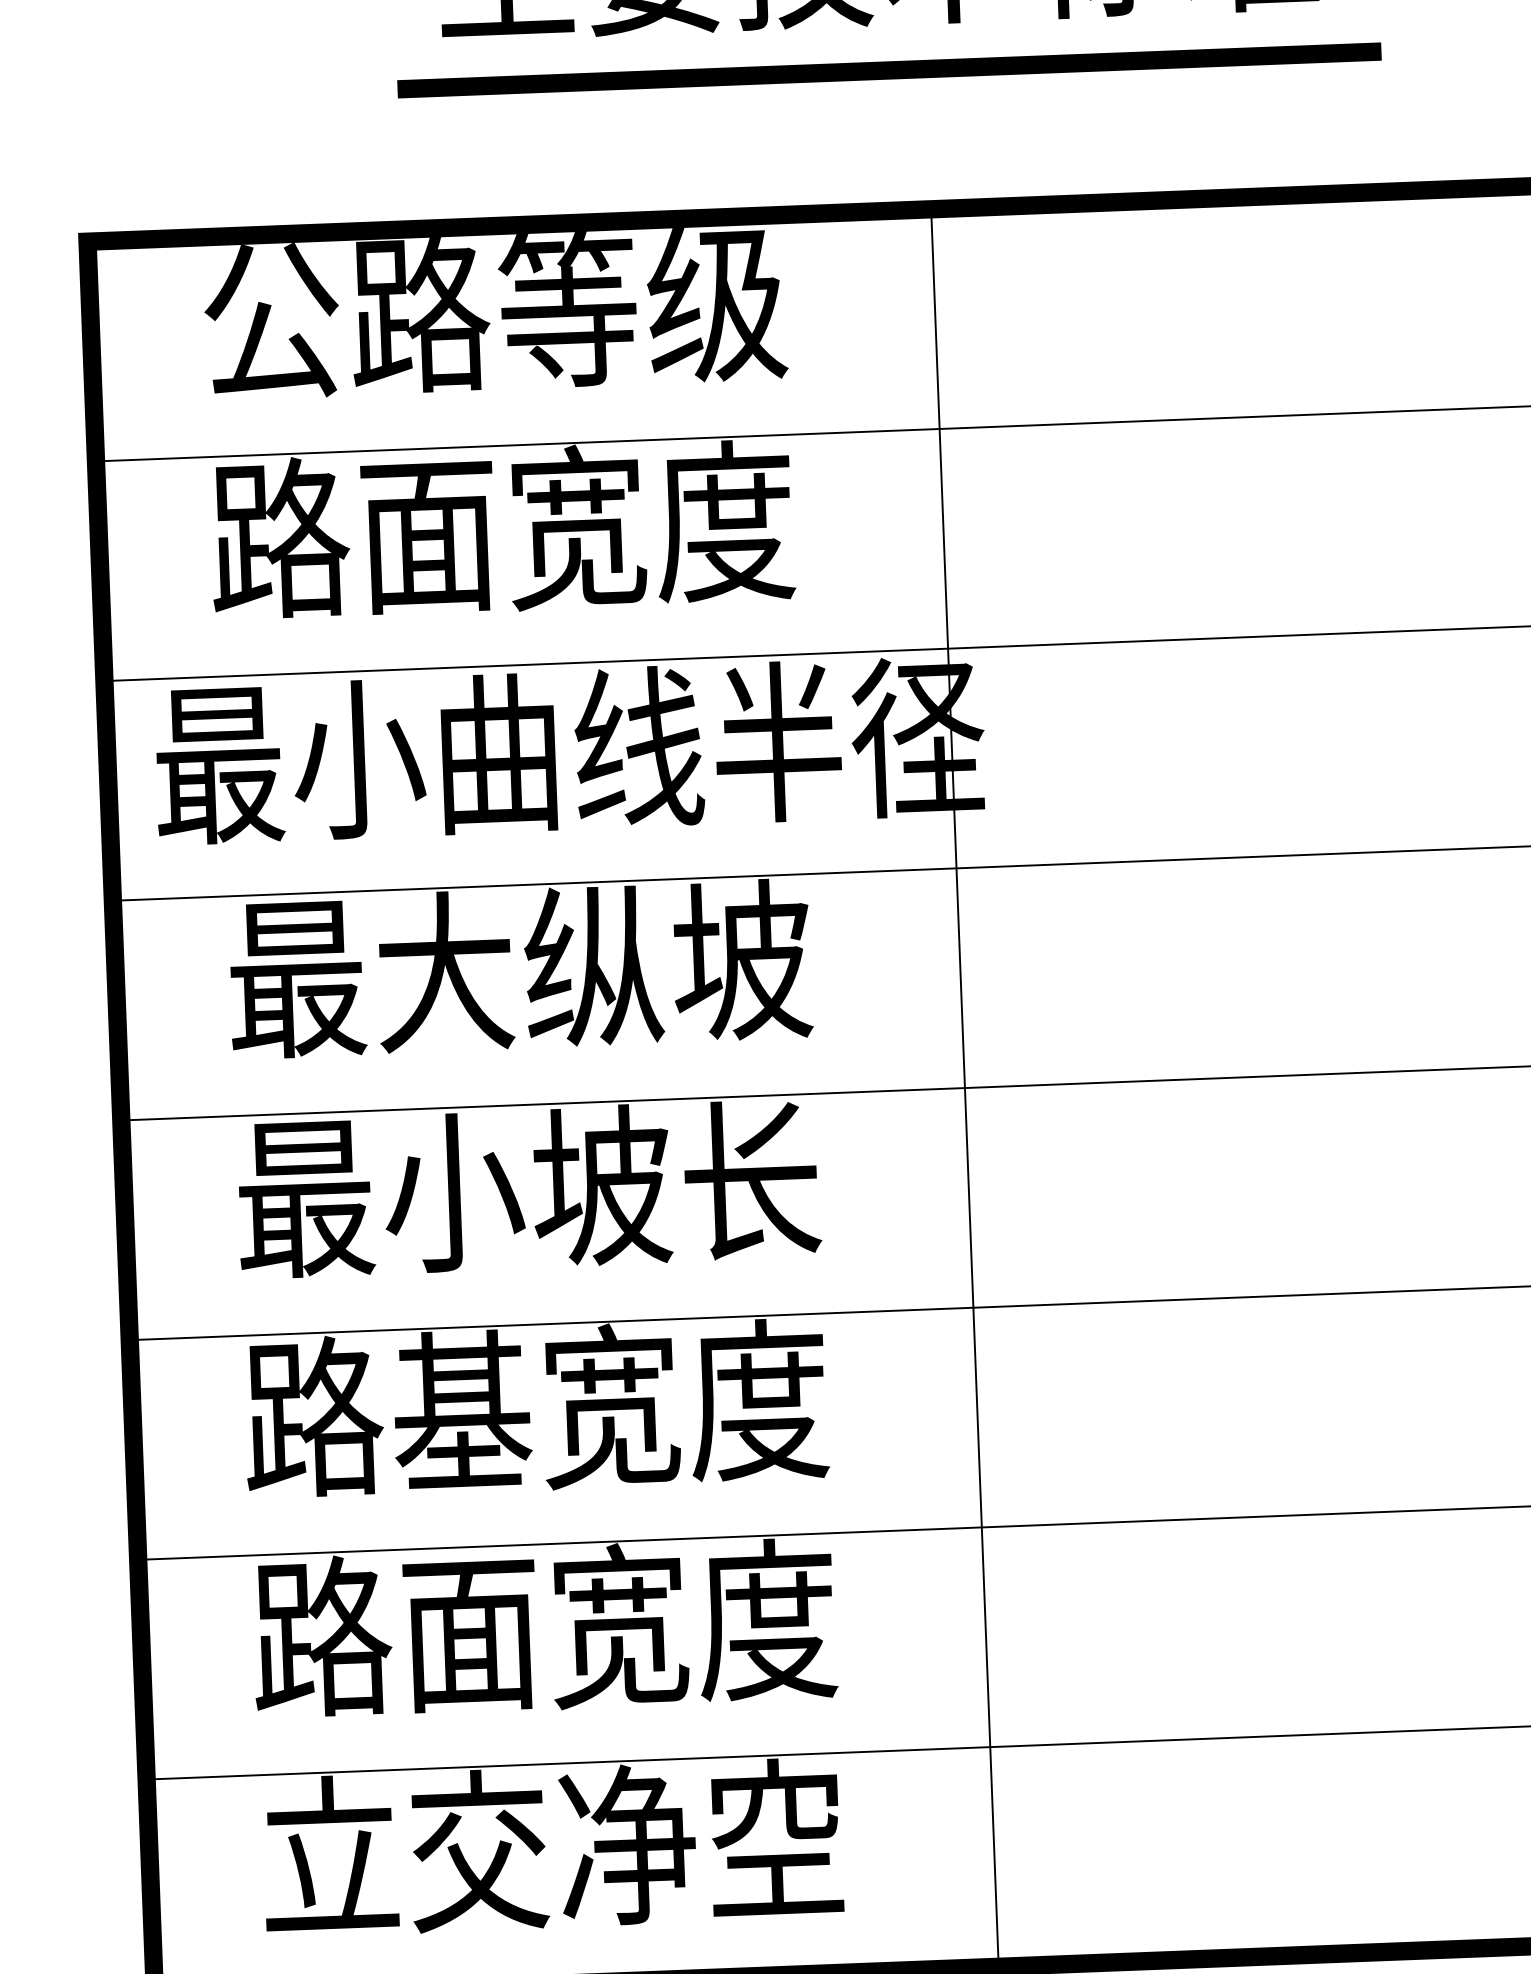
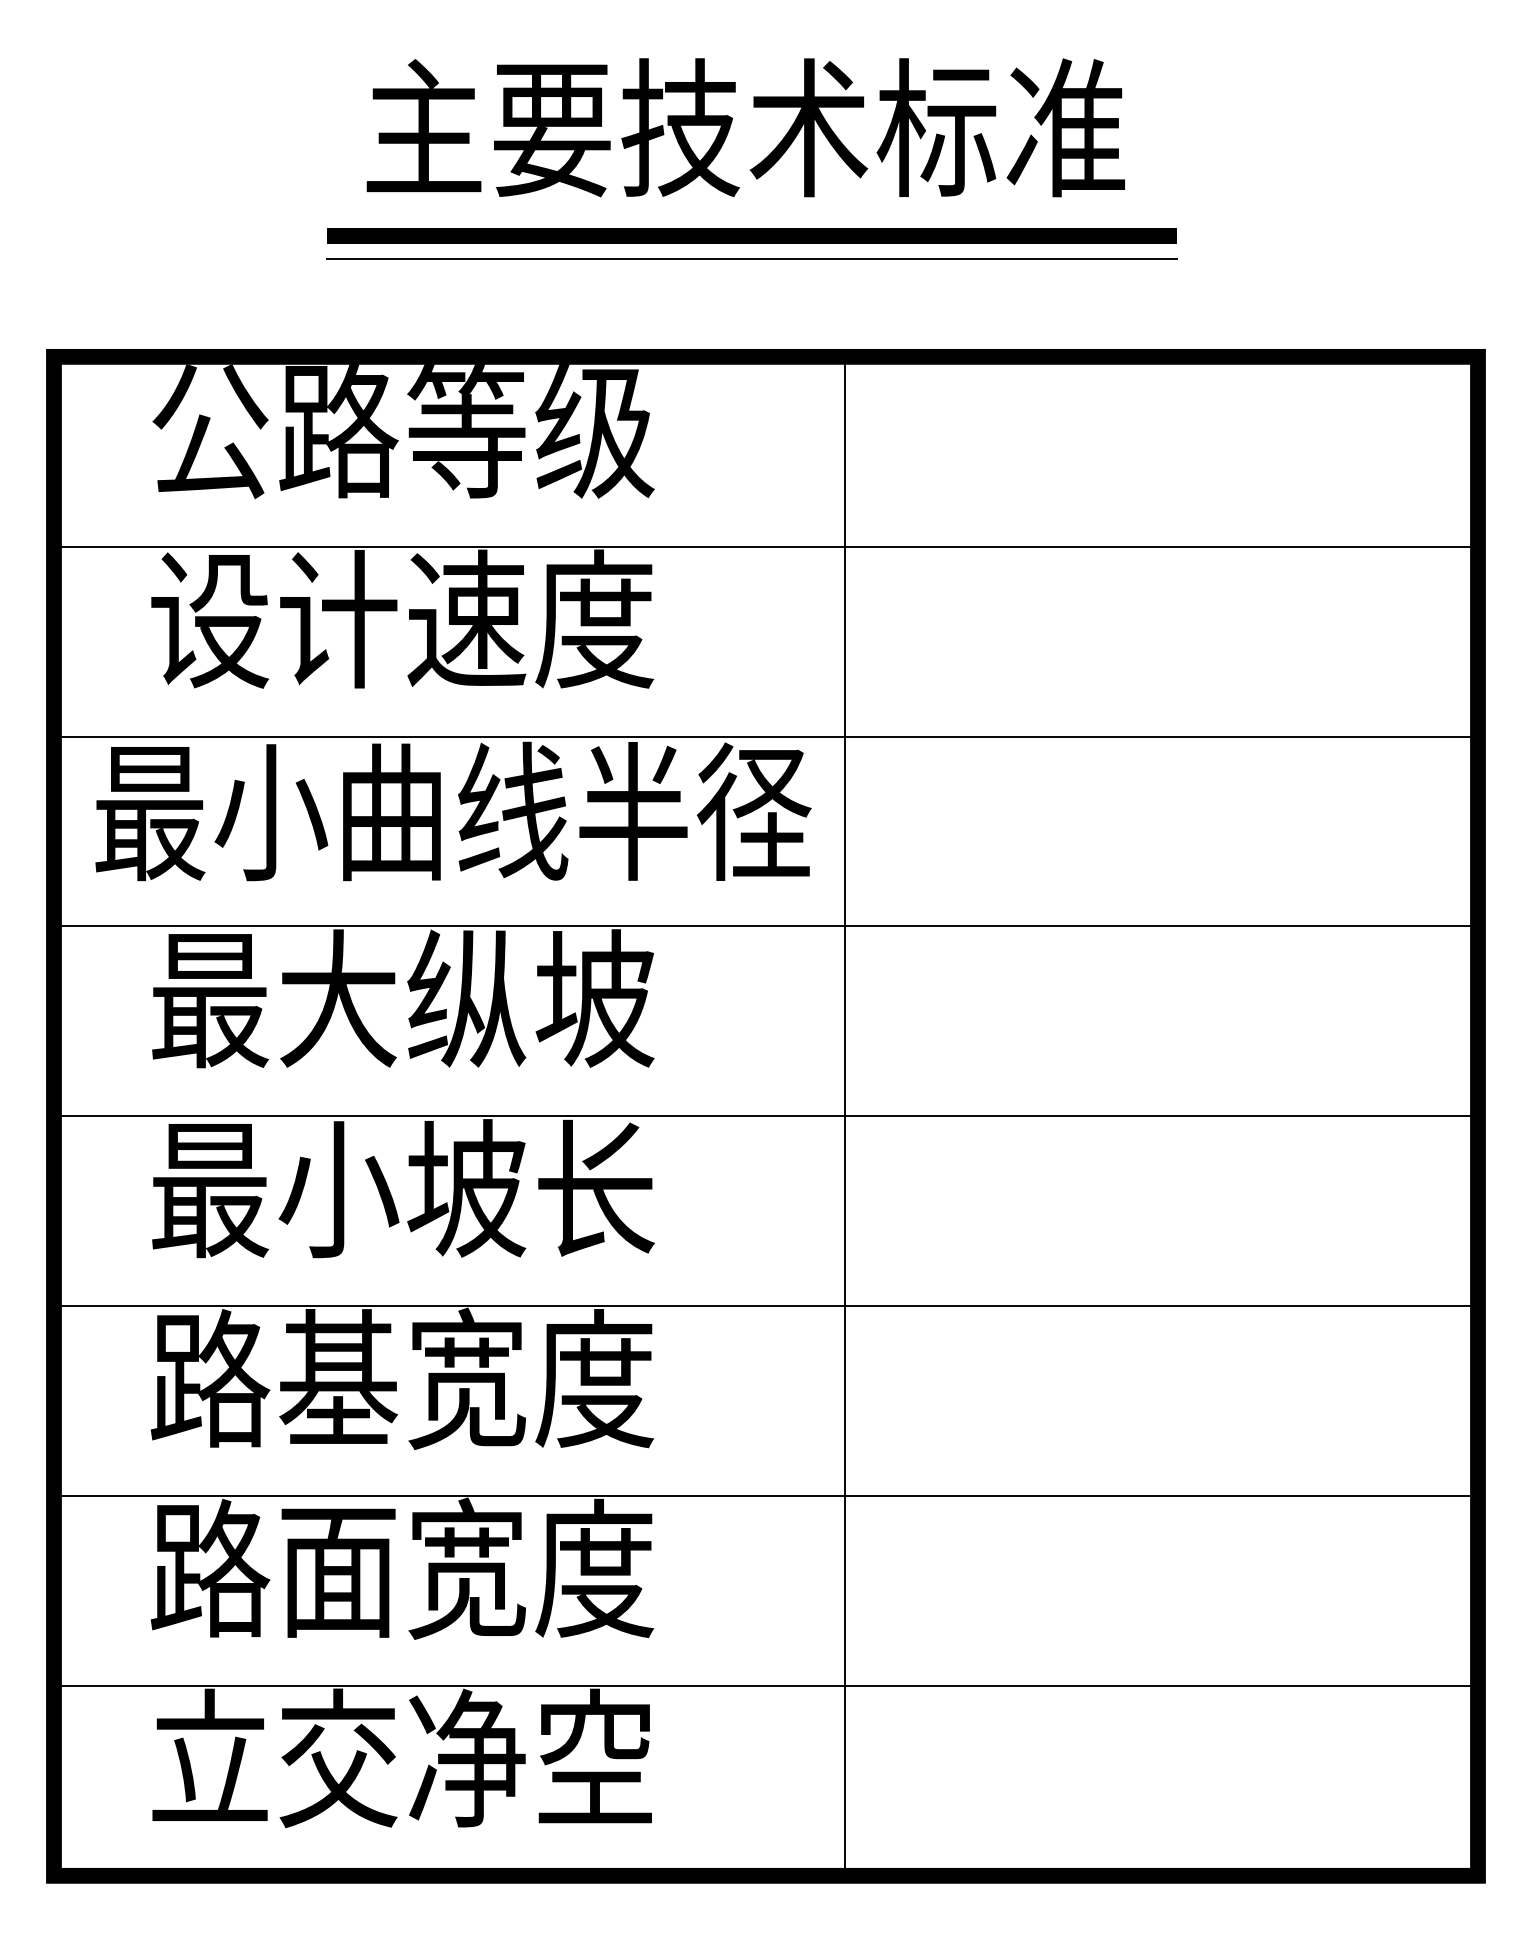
line: (890, 98) -> (751, 259), added
text: (428, 532) -> (338, 619), 路面宽度 -> 设计速度
line: (965, 1087) -> (845, 1115), moved

